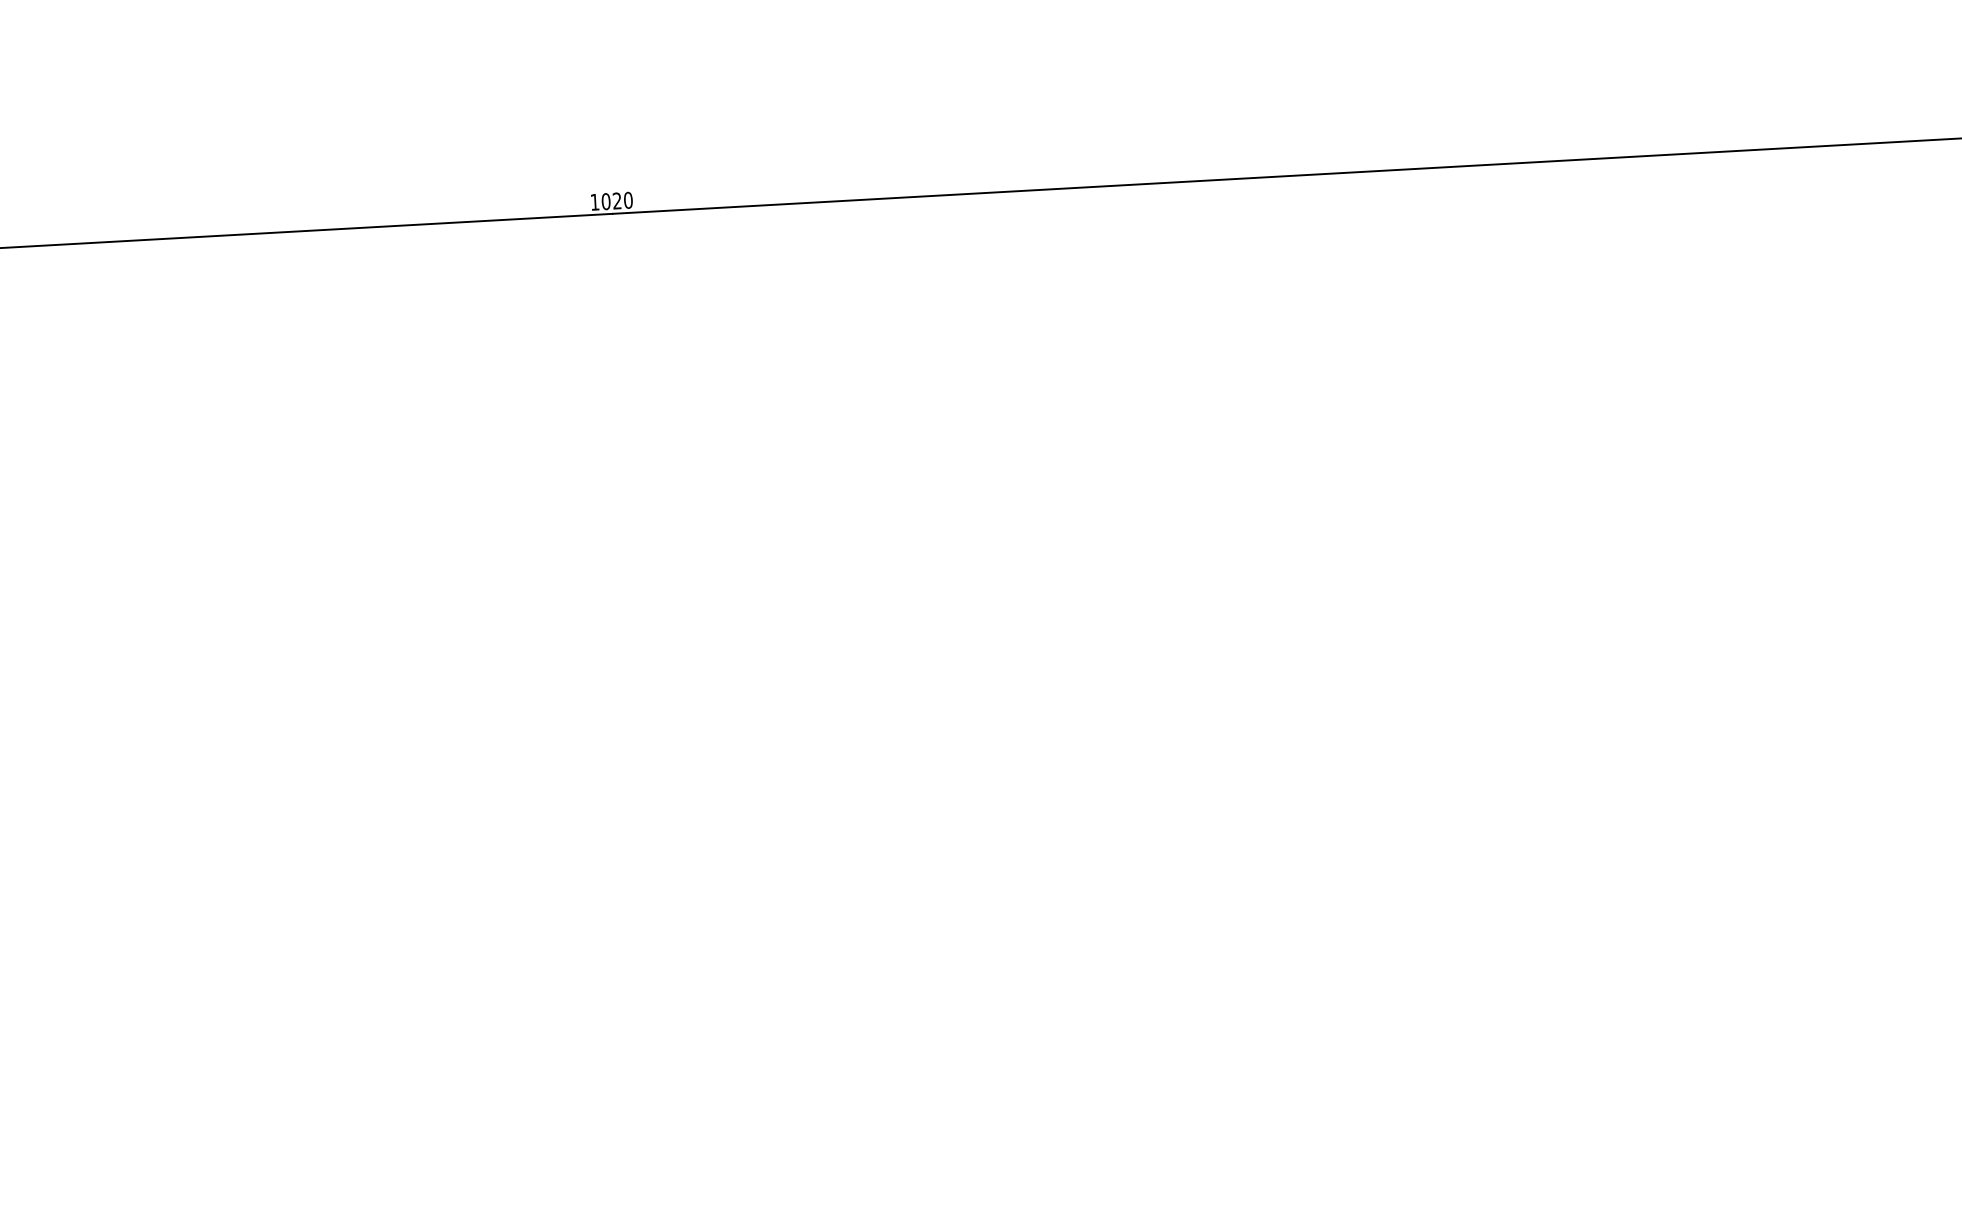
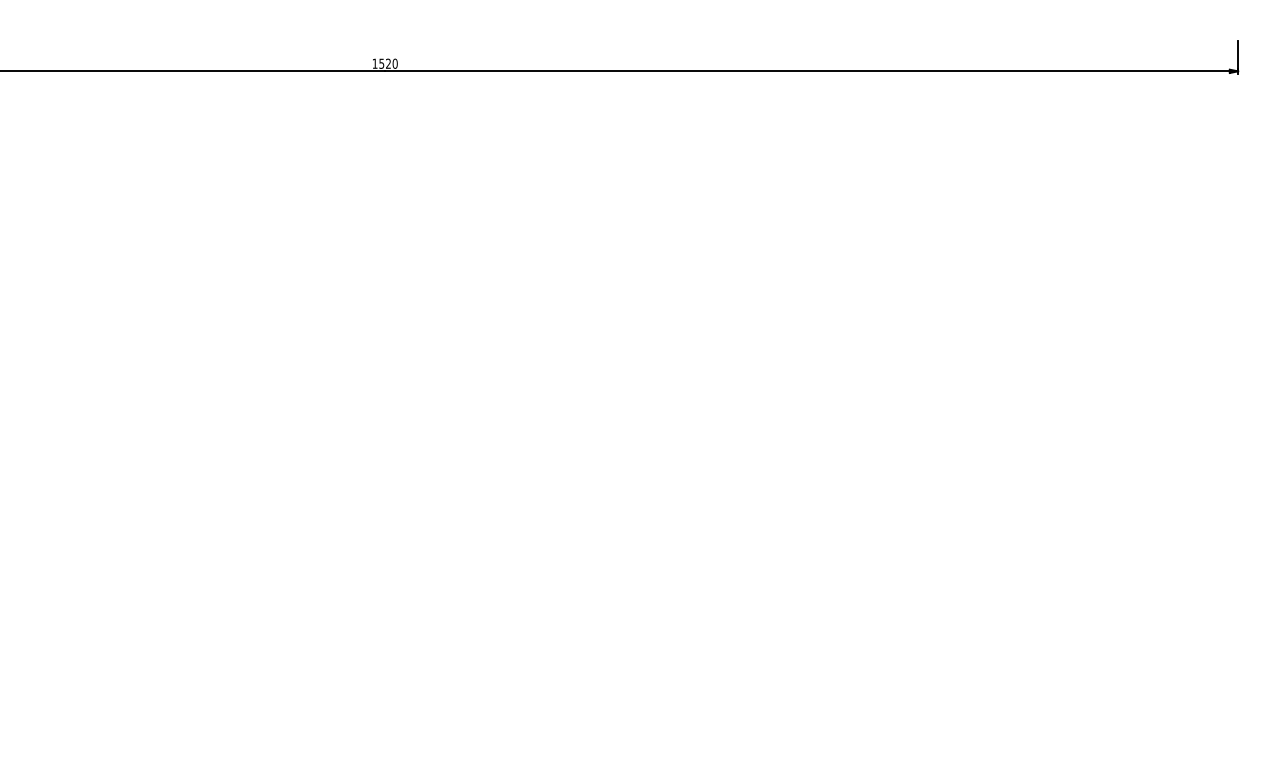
text: (605, 201) -> (381, 63), 1020 -> 1520

